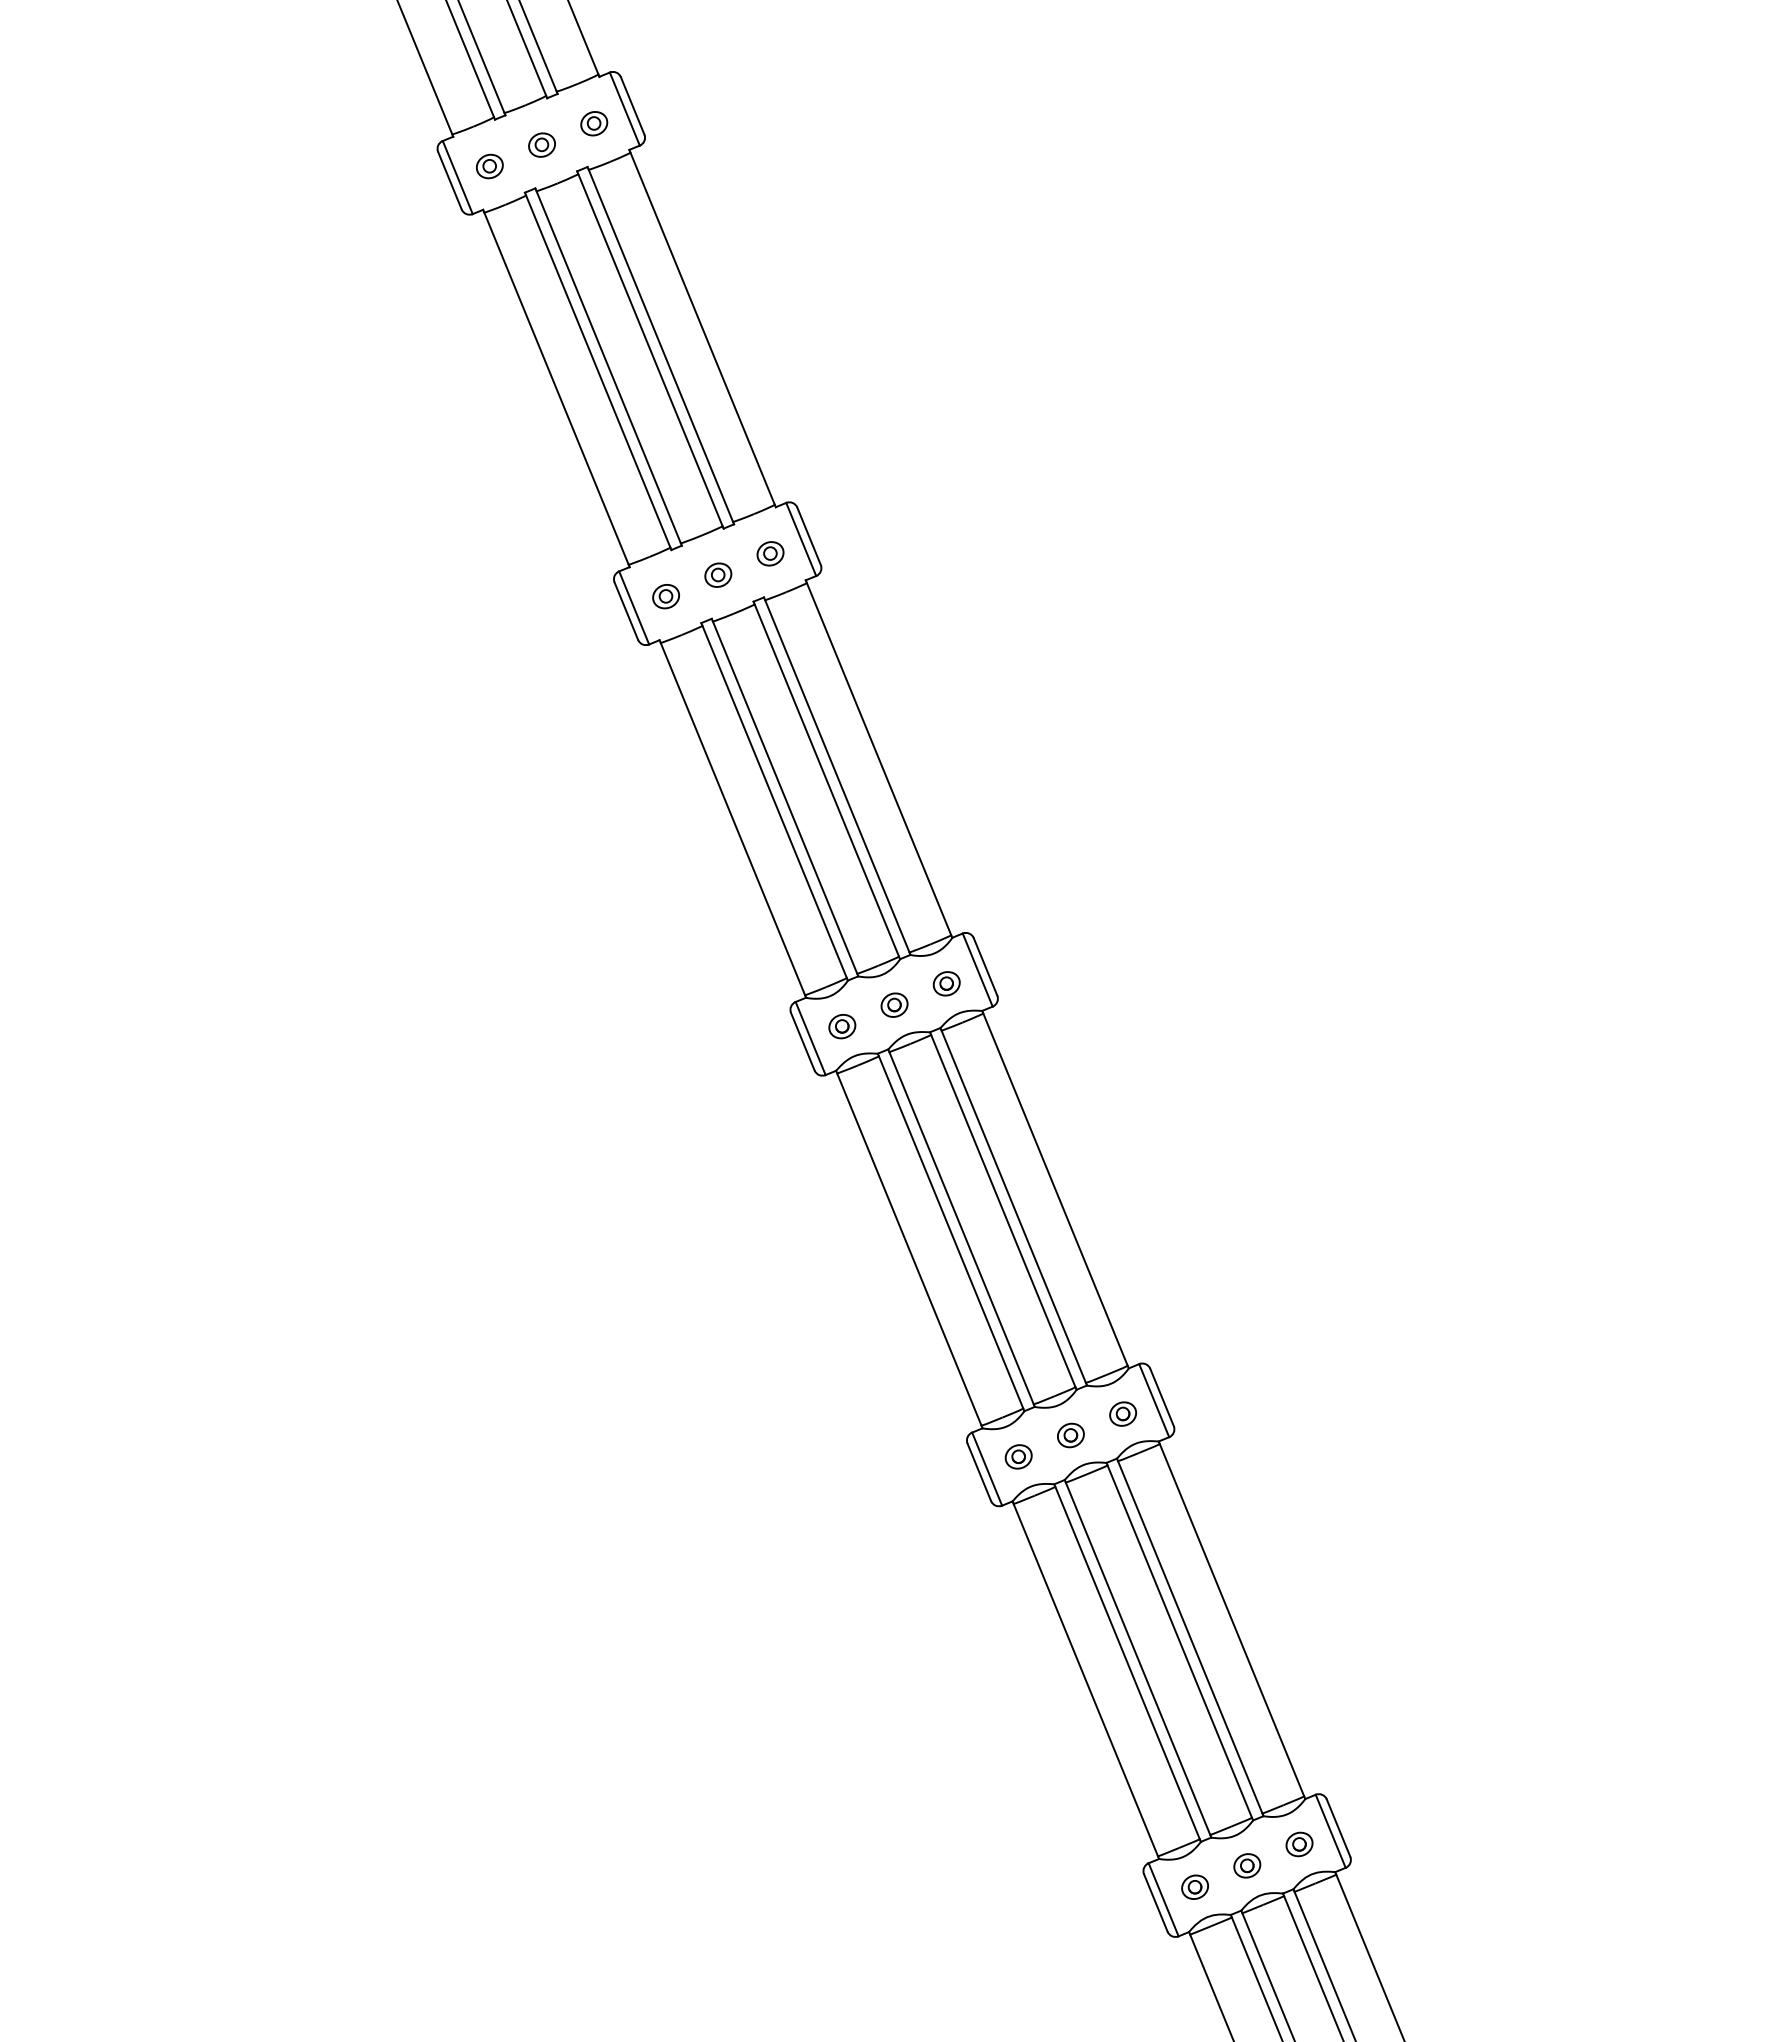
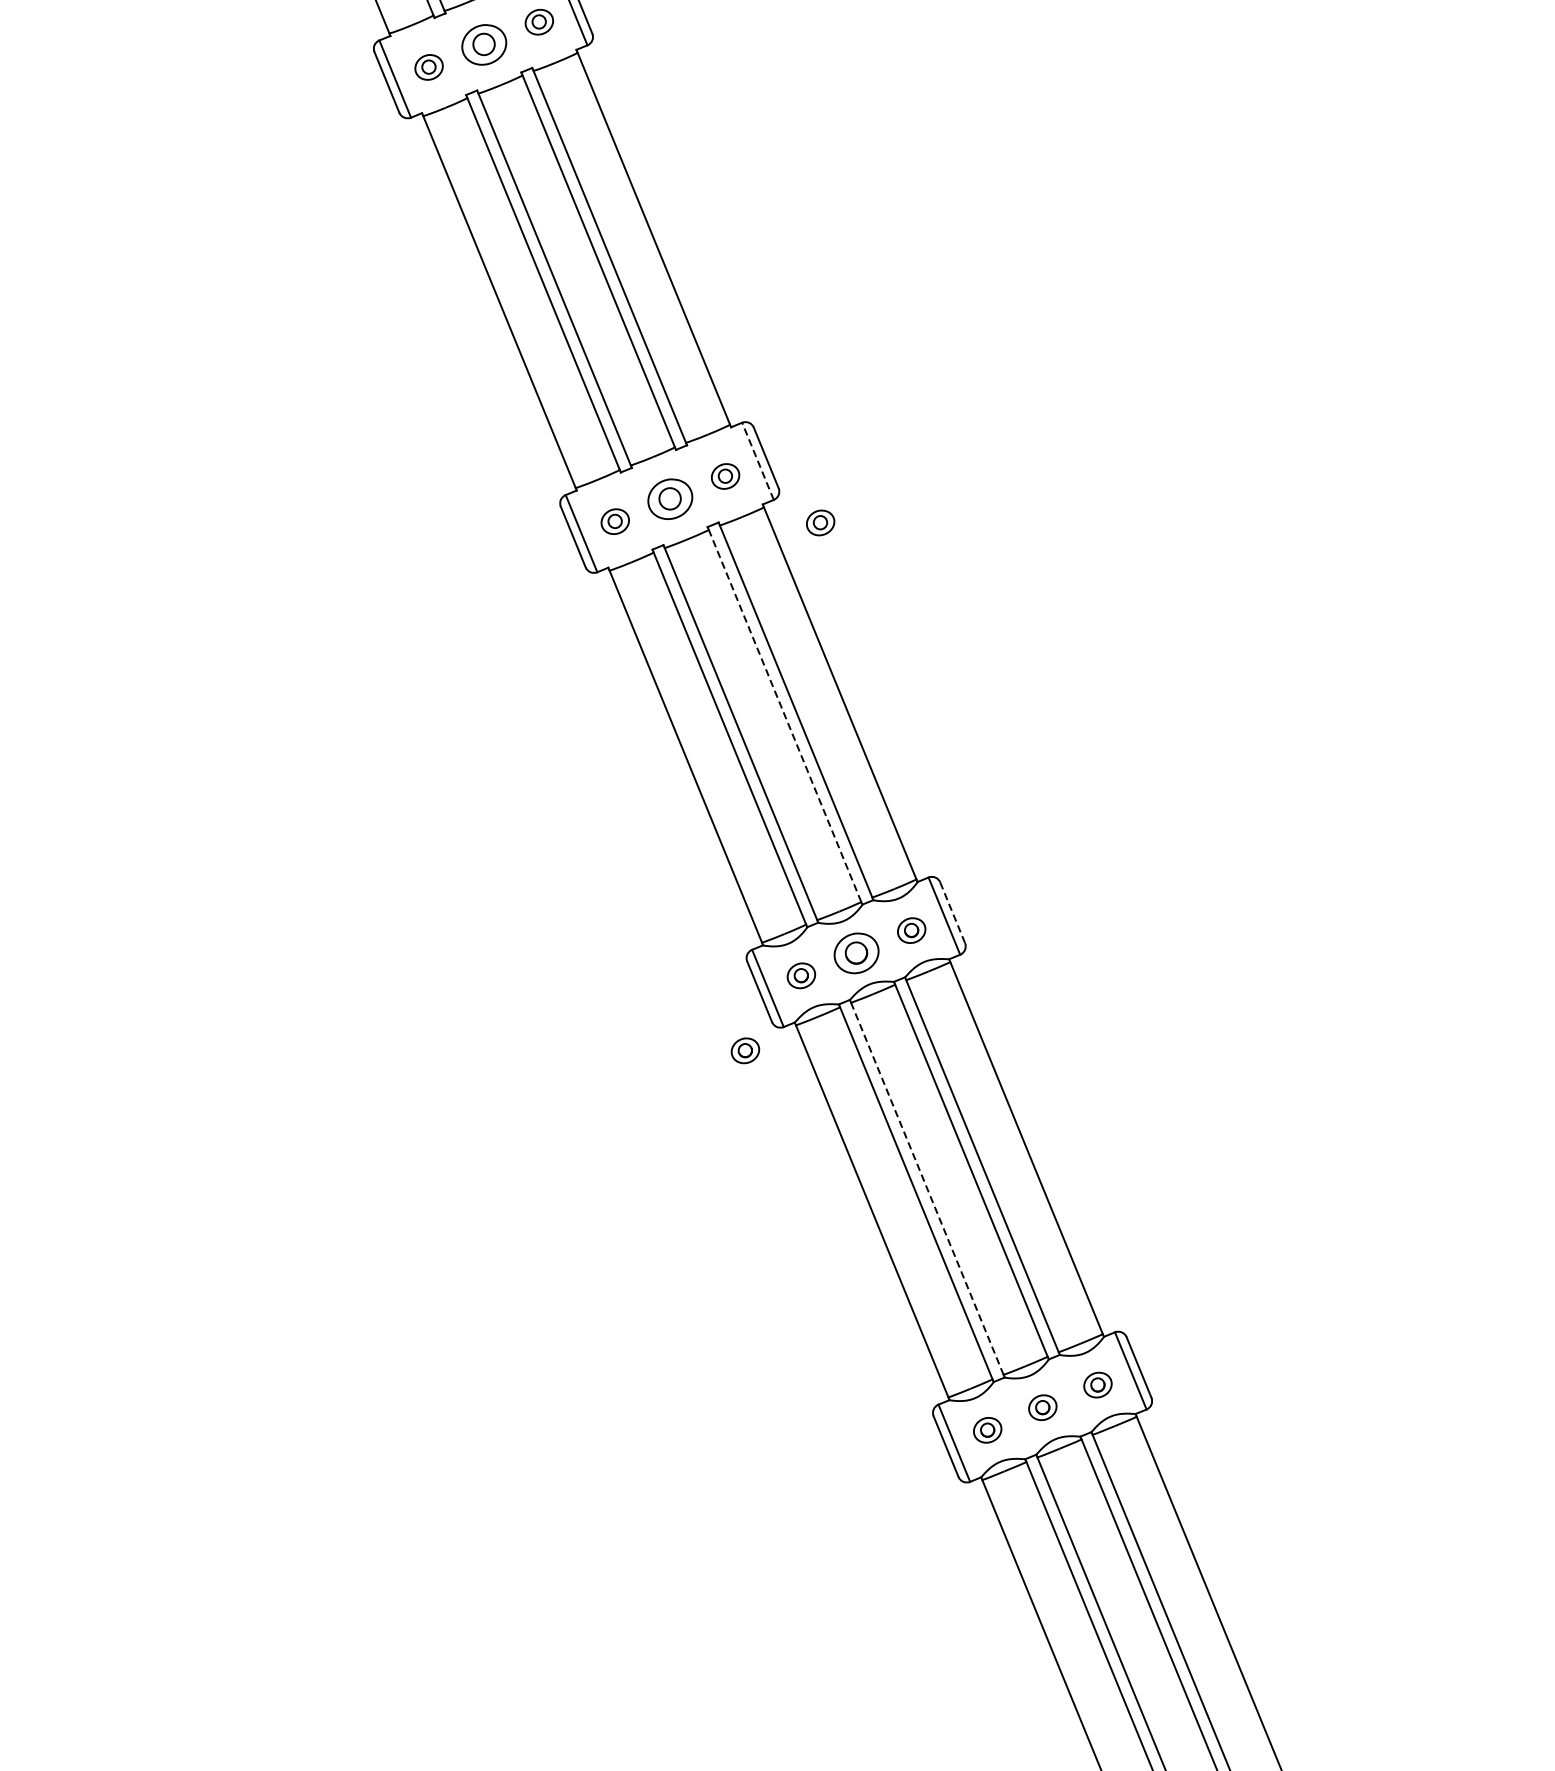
part: (541, 144) -> (483, 44), size x1.6
line: (801, 539) -> (758, 461), solid -> dashed
part: (718, 574) -> (670, 498), size x1.6
part: (860, 597) -> (820, 522), added
line: (826, 780) -> (784, 715), solid -> dashed
line: (985, 967) -> (952, 913), solid -> dashed
part: (894, 1004) -> (856, 952), size x1.6
part: (789, 1097) -> (745, 1050), added
line: (961, 1228) -> (927, 1189), solid -> dashed

